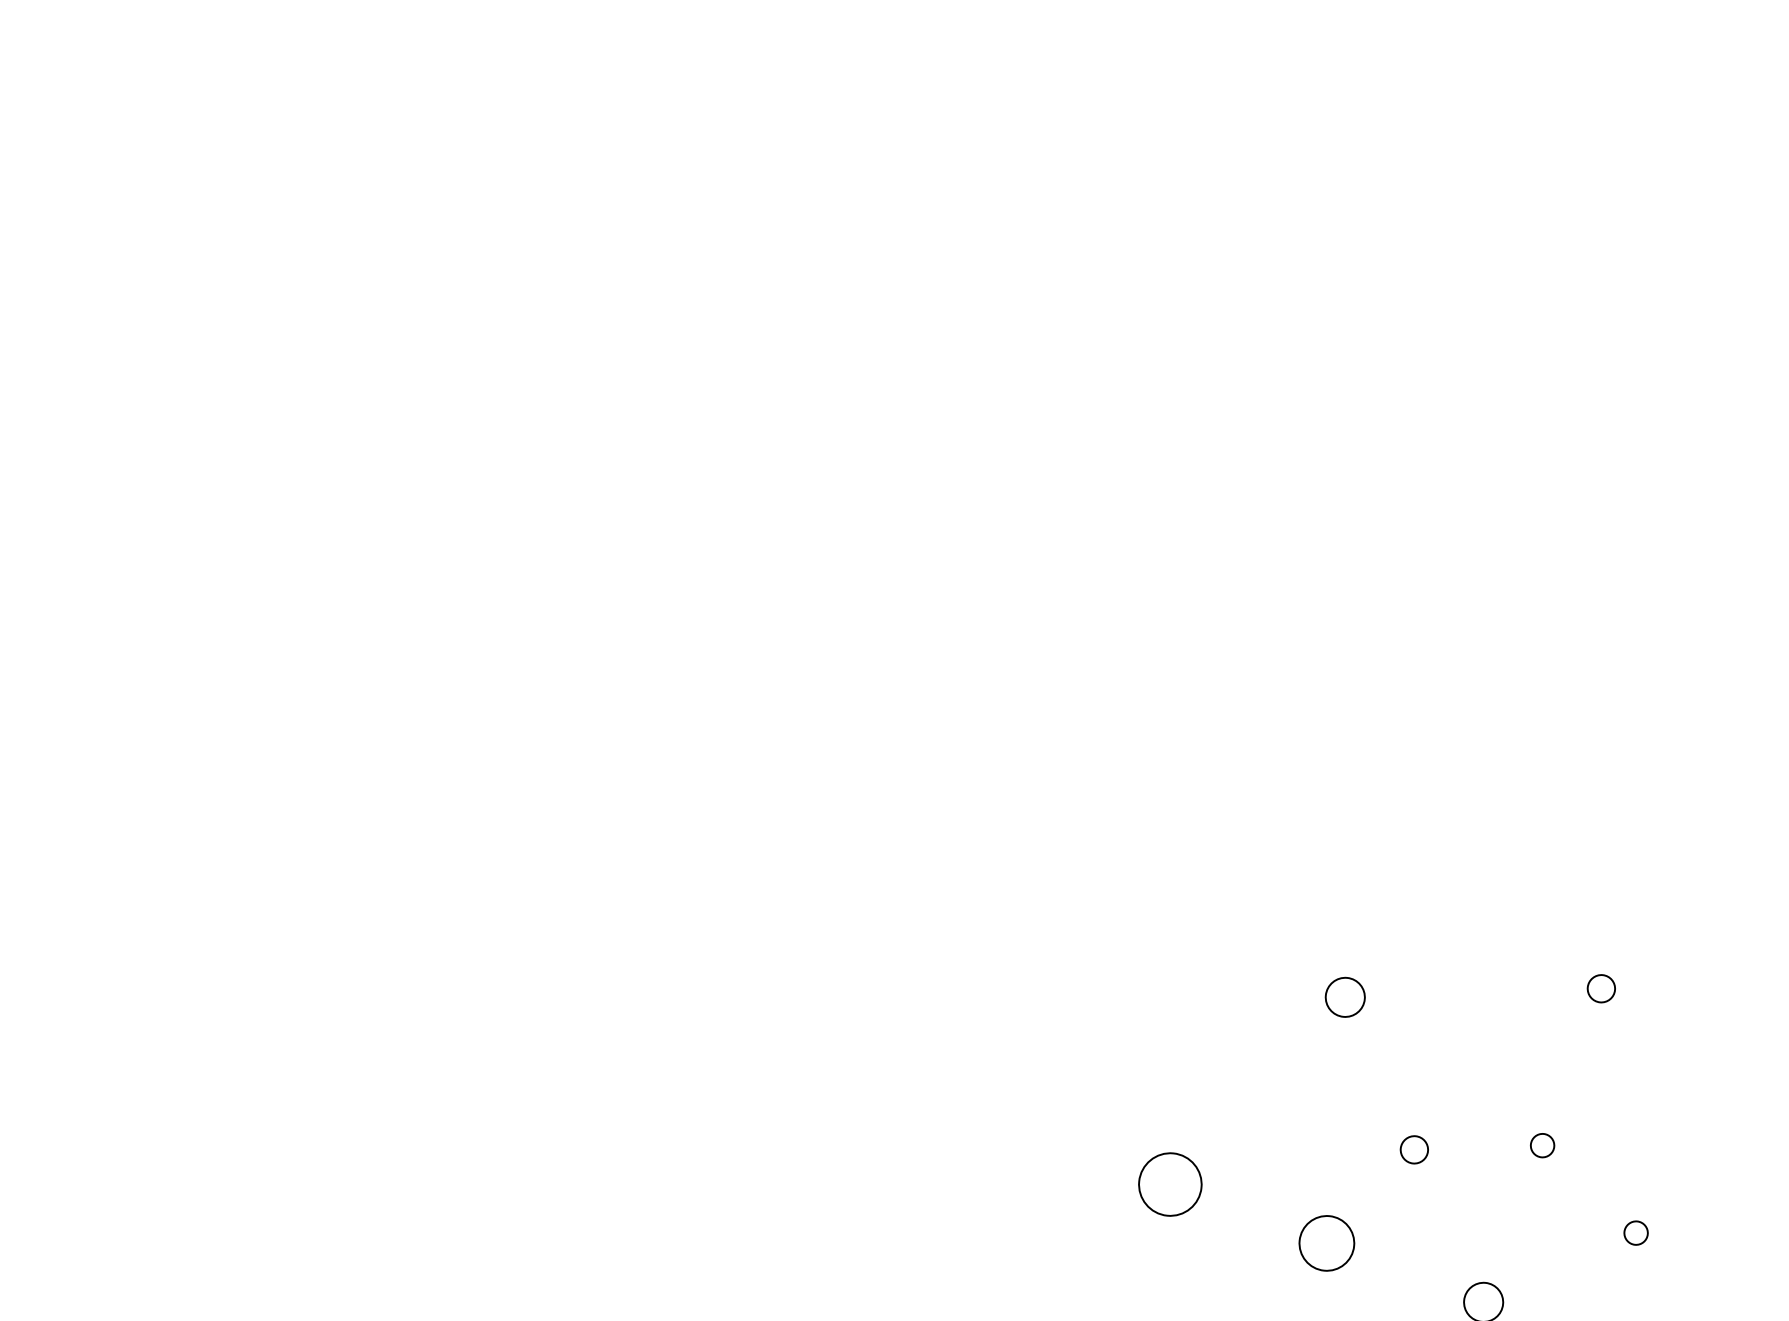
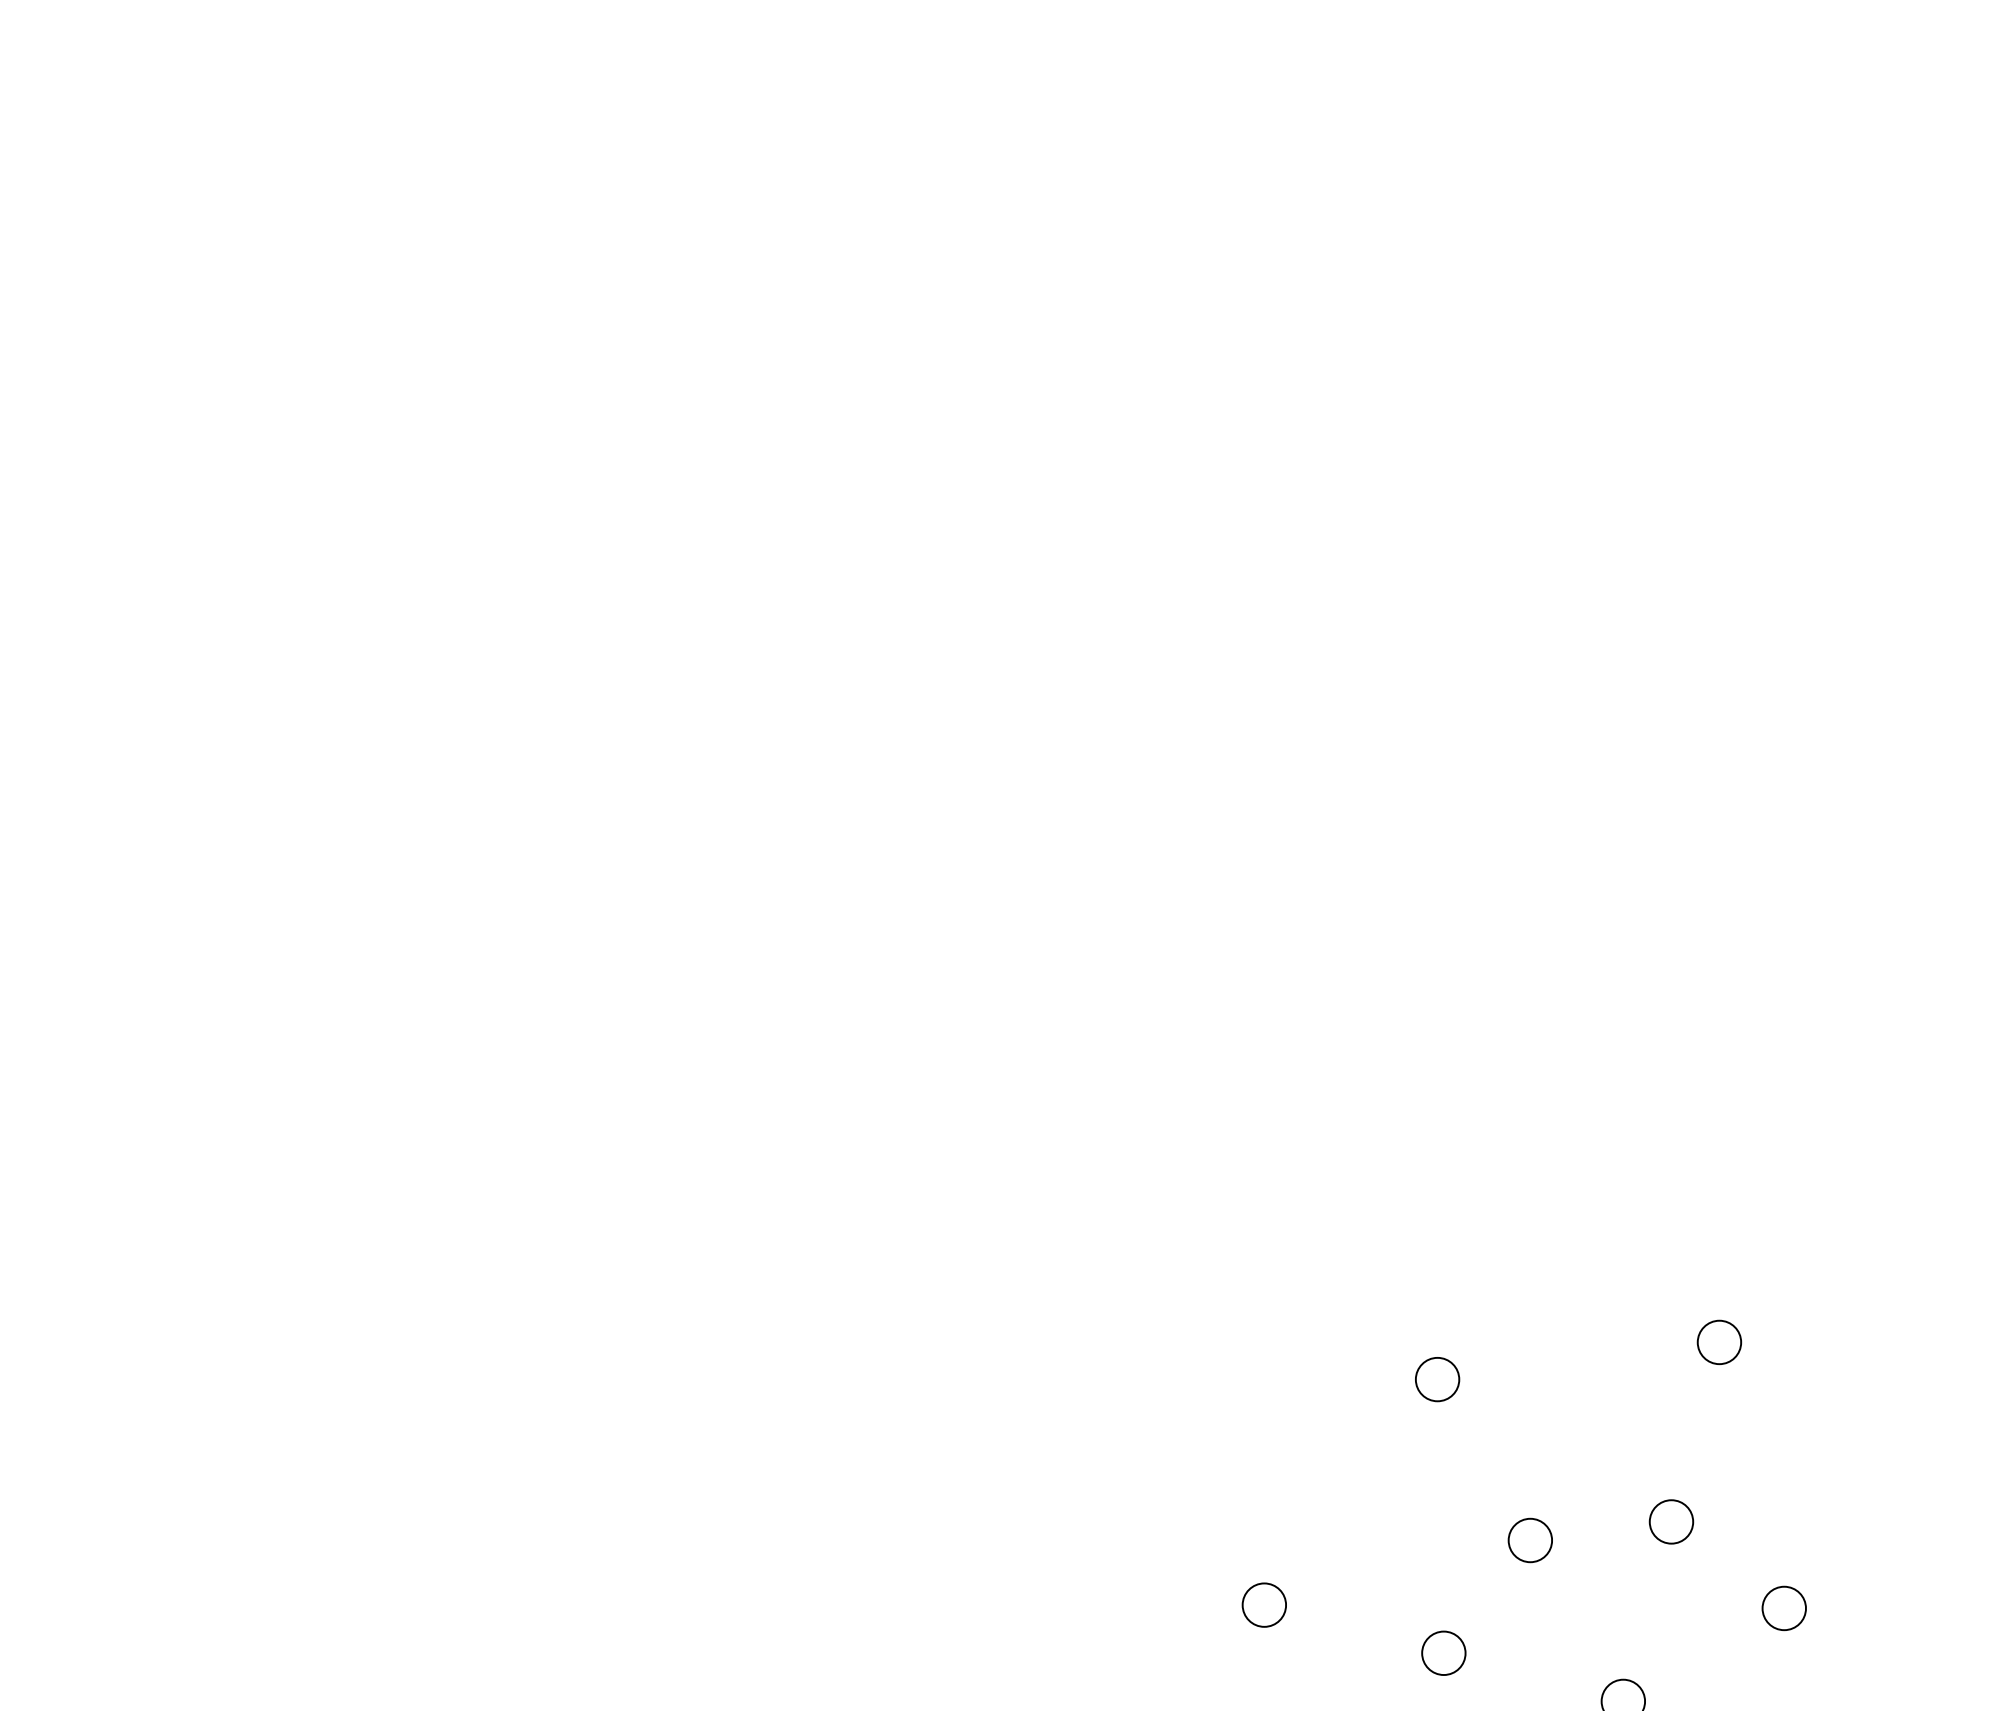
circle: (1601, 988) -> (1719, 1341), size x1.43
circle: (1542, 1145) -> (1671, 1521), size x1.67
circle: (1414, 1149) -> (1530, 1540), size x1.43
circle: (1169, 1183) -> (1263, 1604), size x0.62
circle: (1635, 1233) -> (1783, 1608), size x1.67
circle: (1326, 1243) -> (1443, 1653), size x0.71

